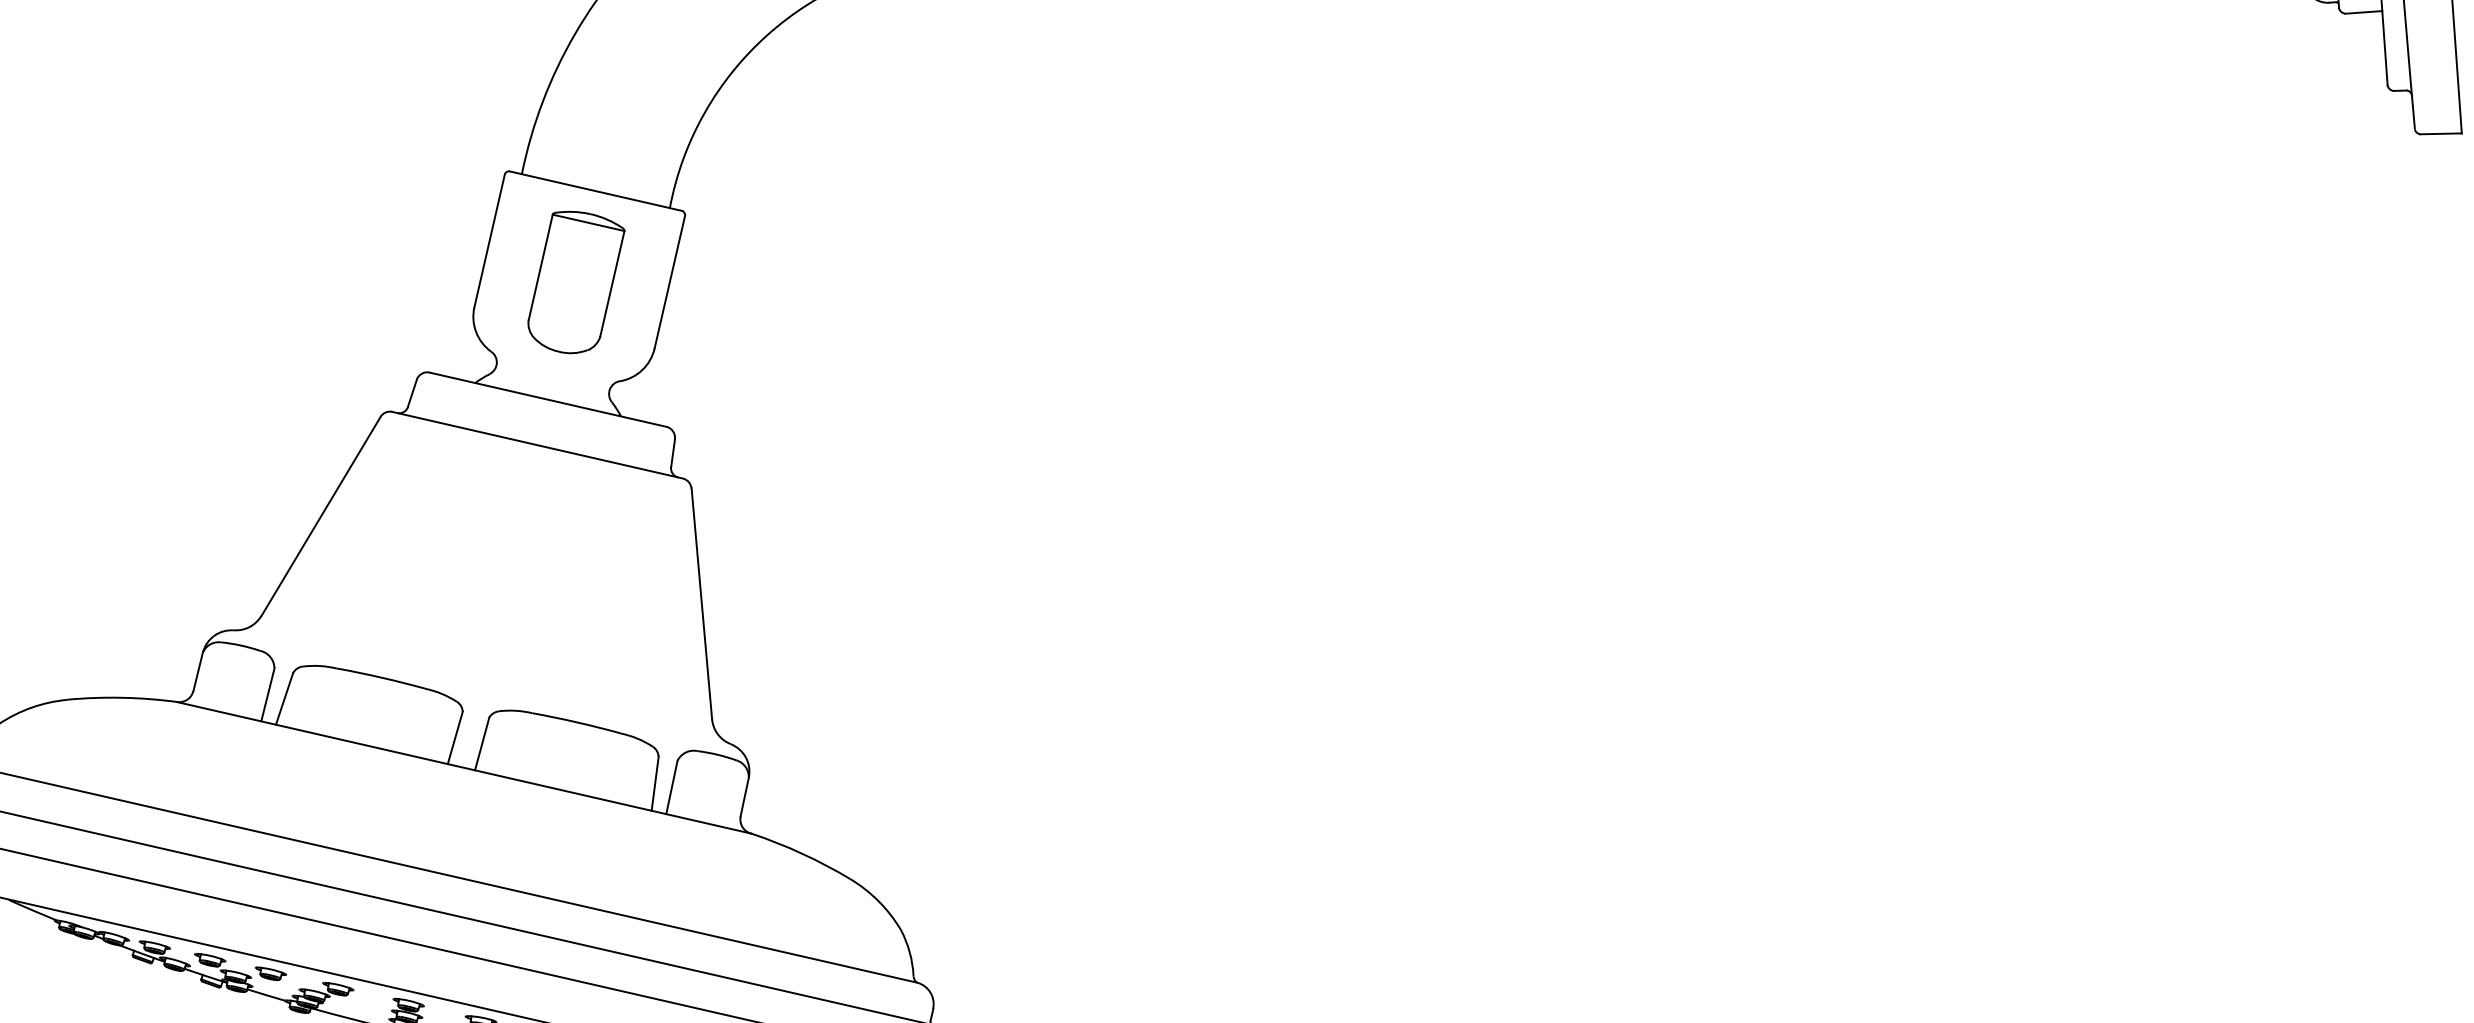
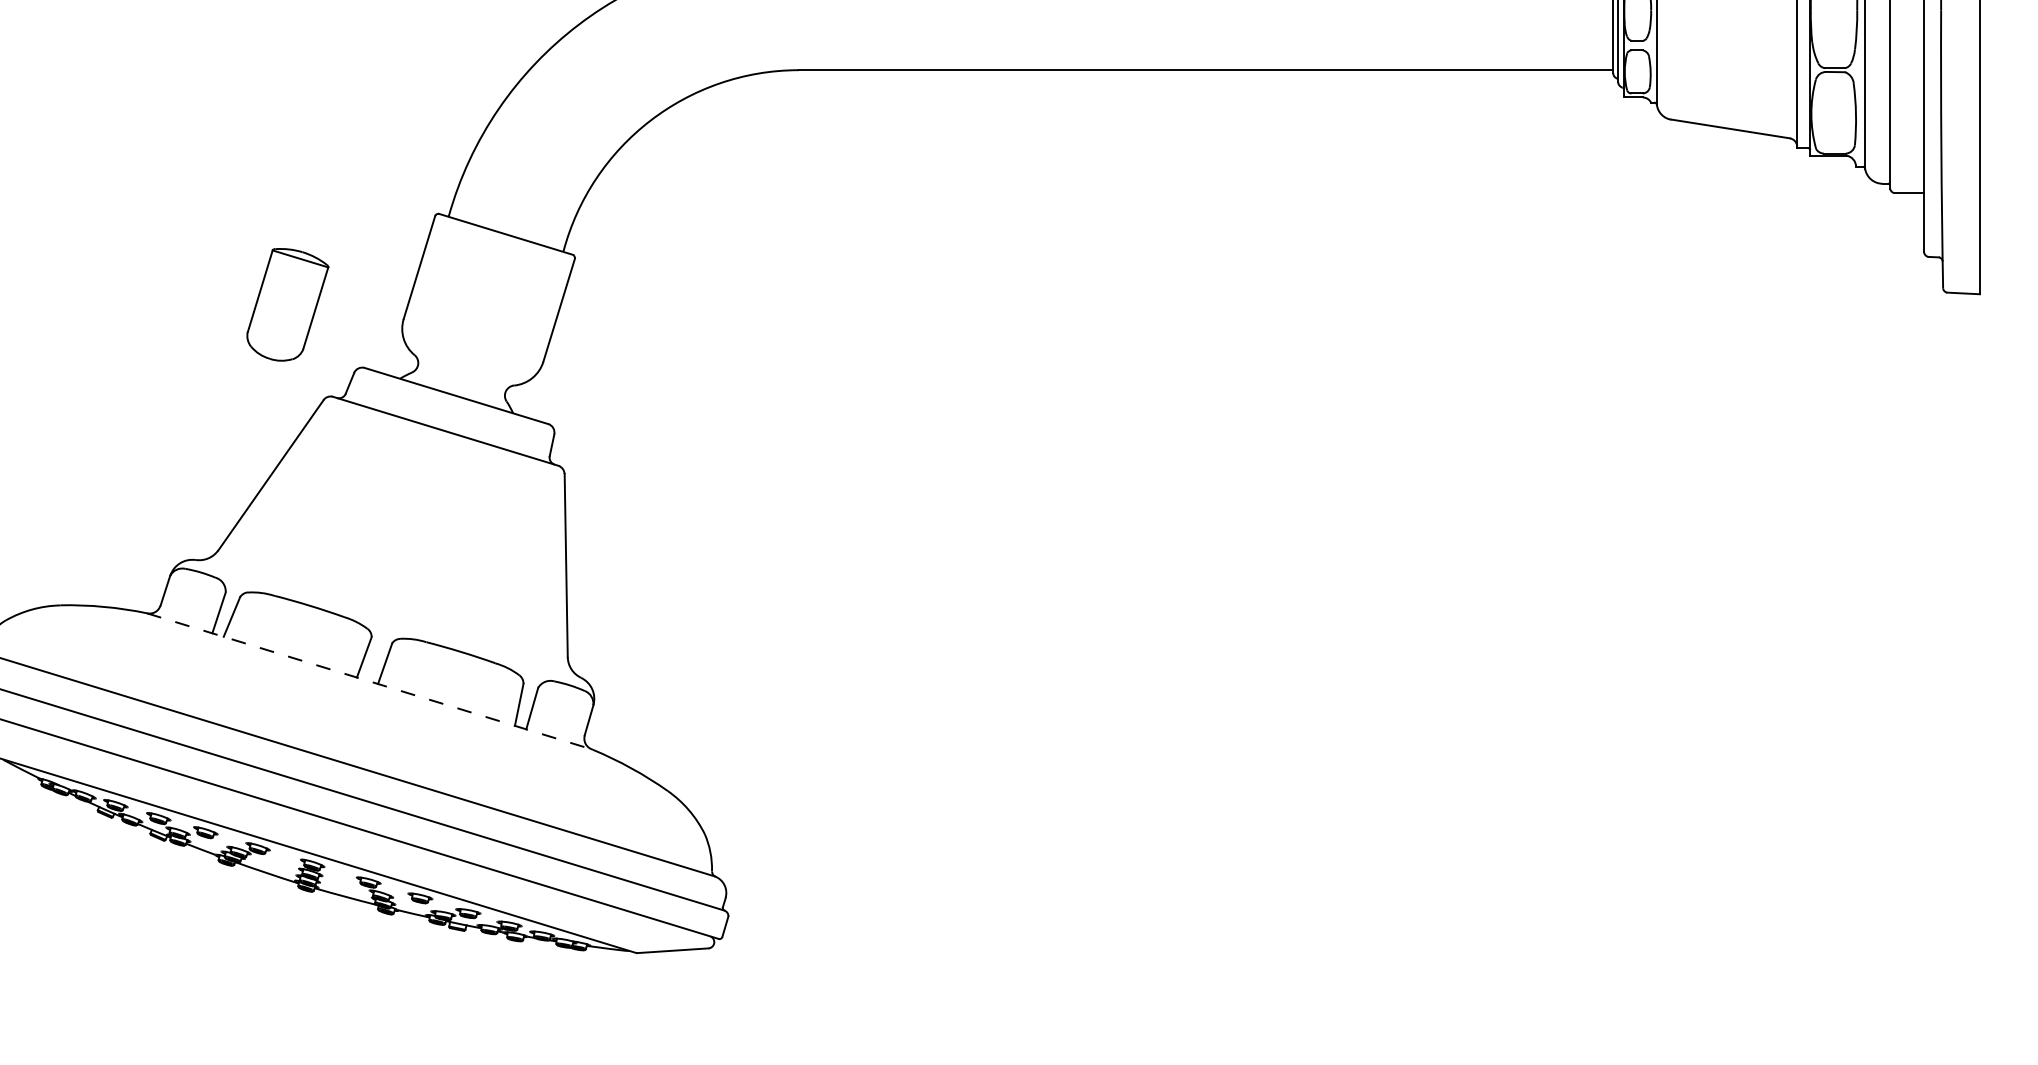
part: (576, 281) -> (287, 304), moved
line: (465, 767) -> (370, 681), solid -> dashed

